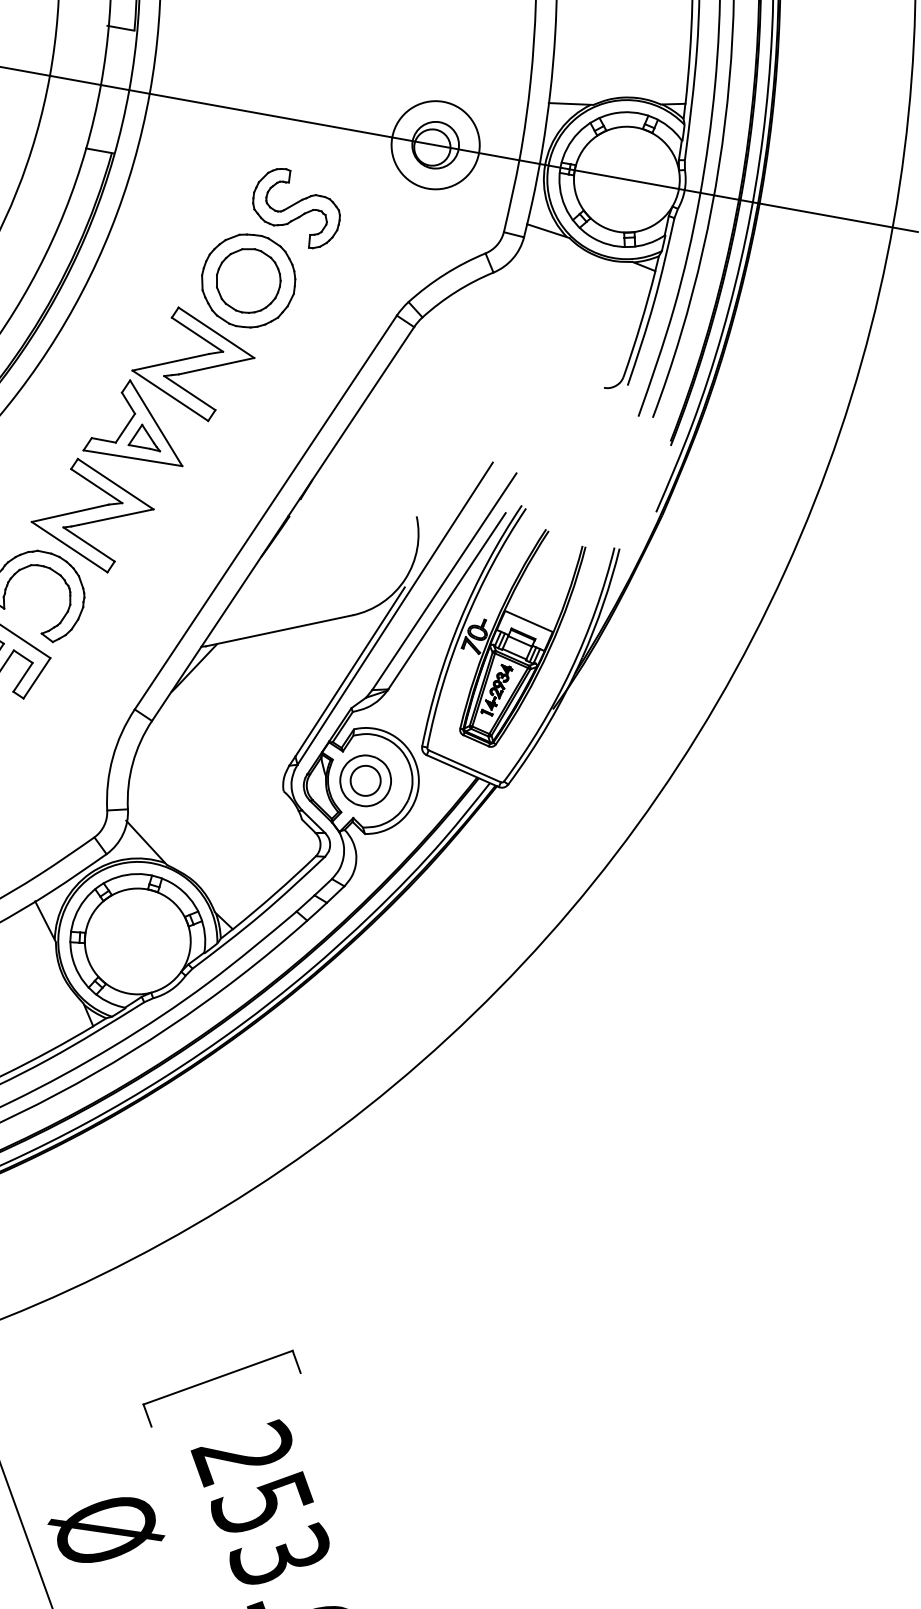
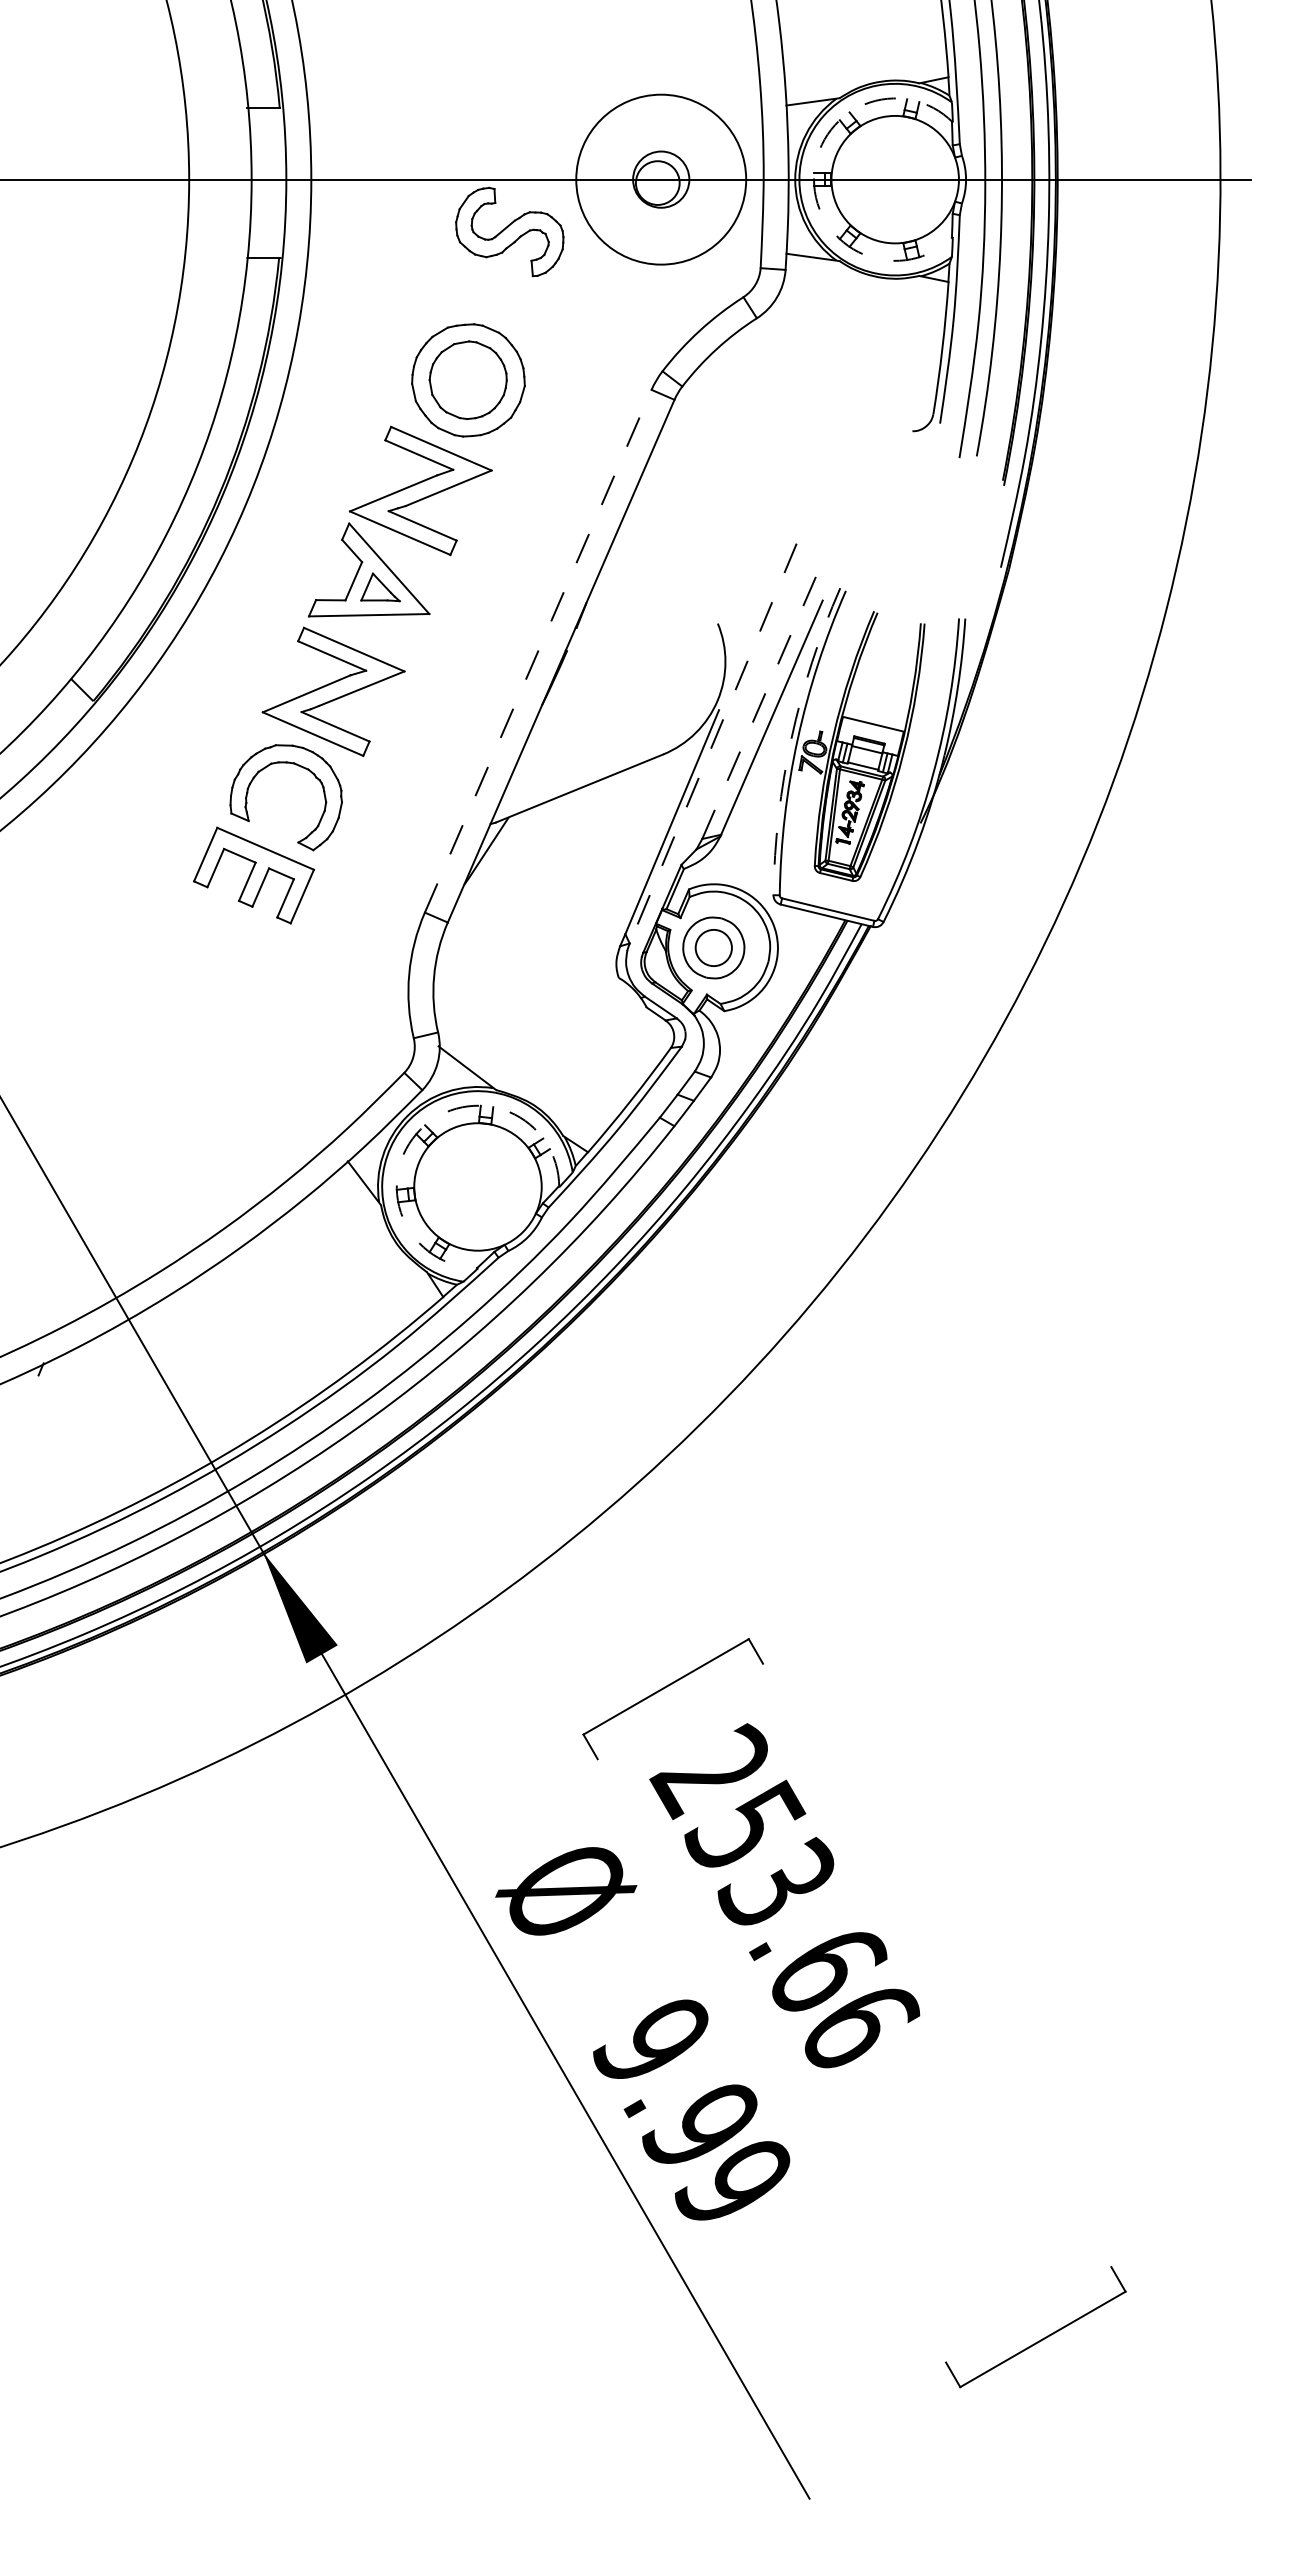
circle: (435, 145) -> (661, 179), size x1.6
arc: (560, 167) -> (814, 179), solid -> dashed
part: (296, 207) -> (509, 231), moved
line: (266, 512) -> (538, 651), solid -> dashed
line: (444, 581) -> (764, 695), solid -> dashed
line: (395, 613) -> (713, 743), solid -> dashed
arc: (459, 621) -> (791, 738), solid -> dashed
arc: (99, 886) -> (420, 1129), solid -> dashed

